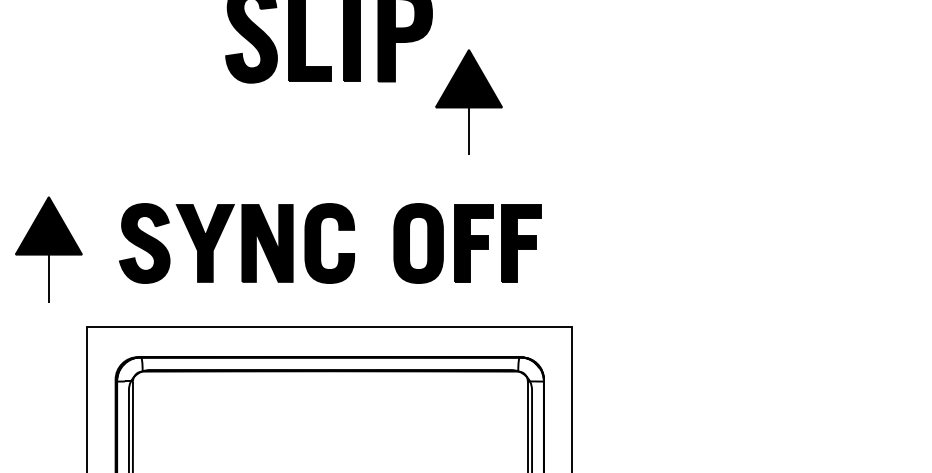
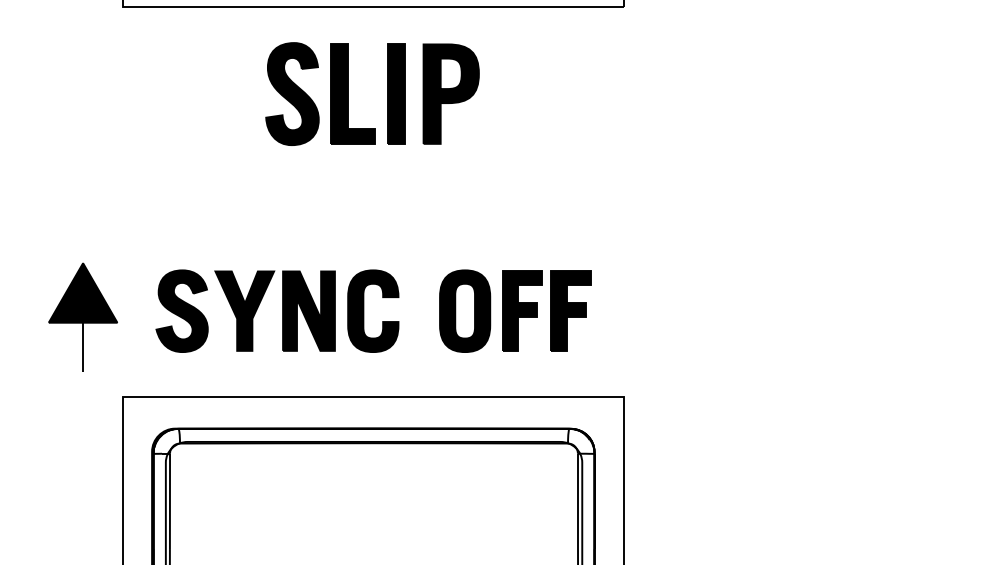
part: (468, 101) -> (516, 164), removed

